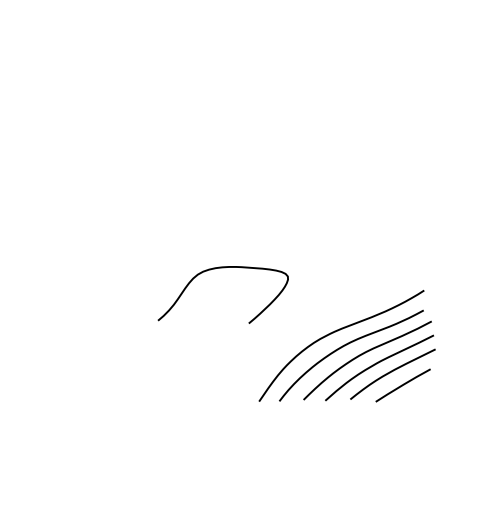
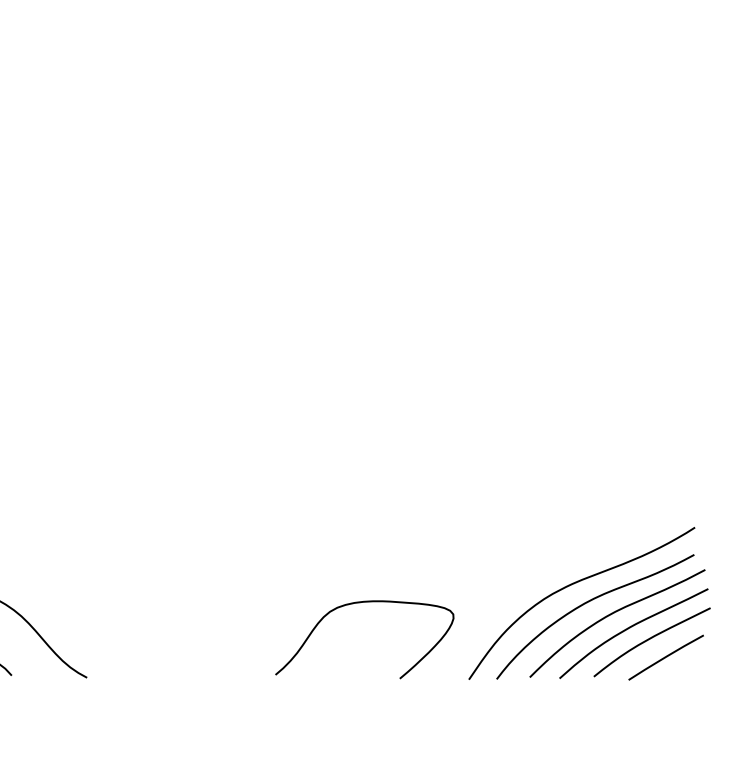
curve: (220, 268) -> (360, 603), moved

